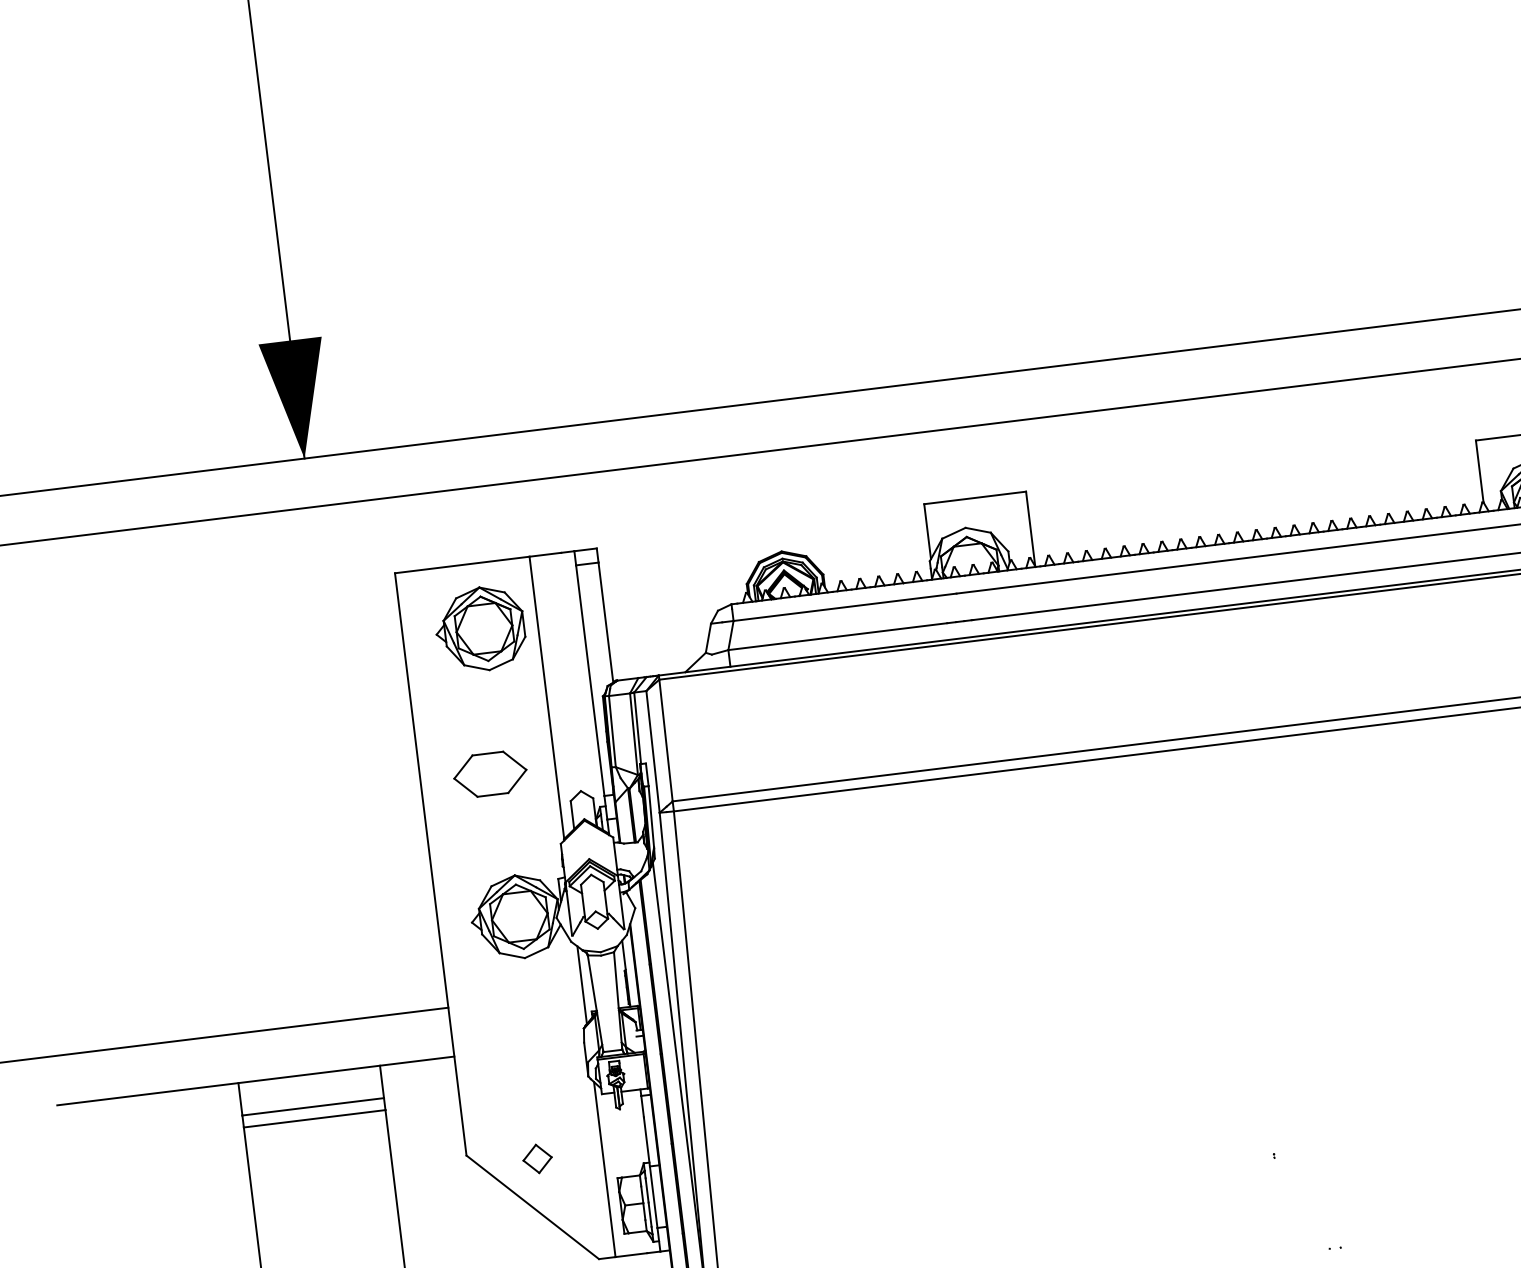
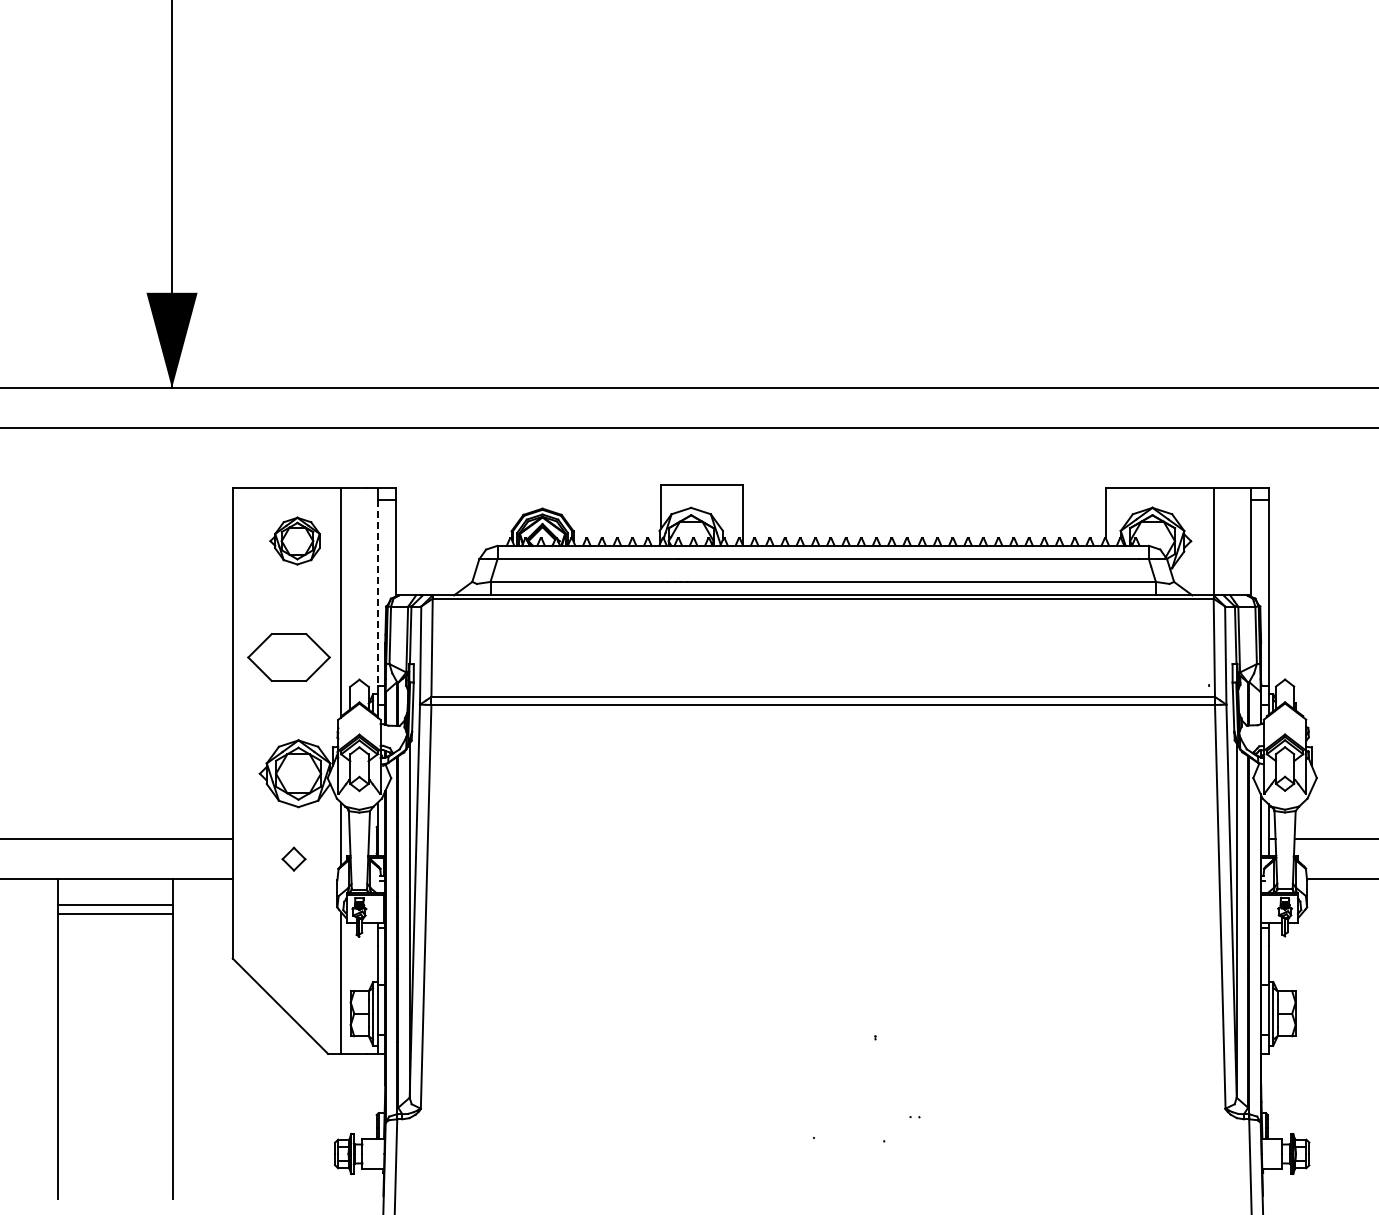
part: (479, 628) -> (294, 540), size x0.7
line: (590, 681) -> (377, 593), solid -> dashed
part: (489, 774) -> (288, 657), size x1.4
part: (536, 1158) -> (293, 858), moved

